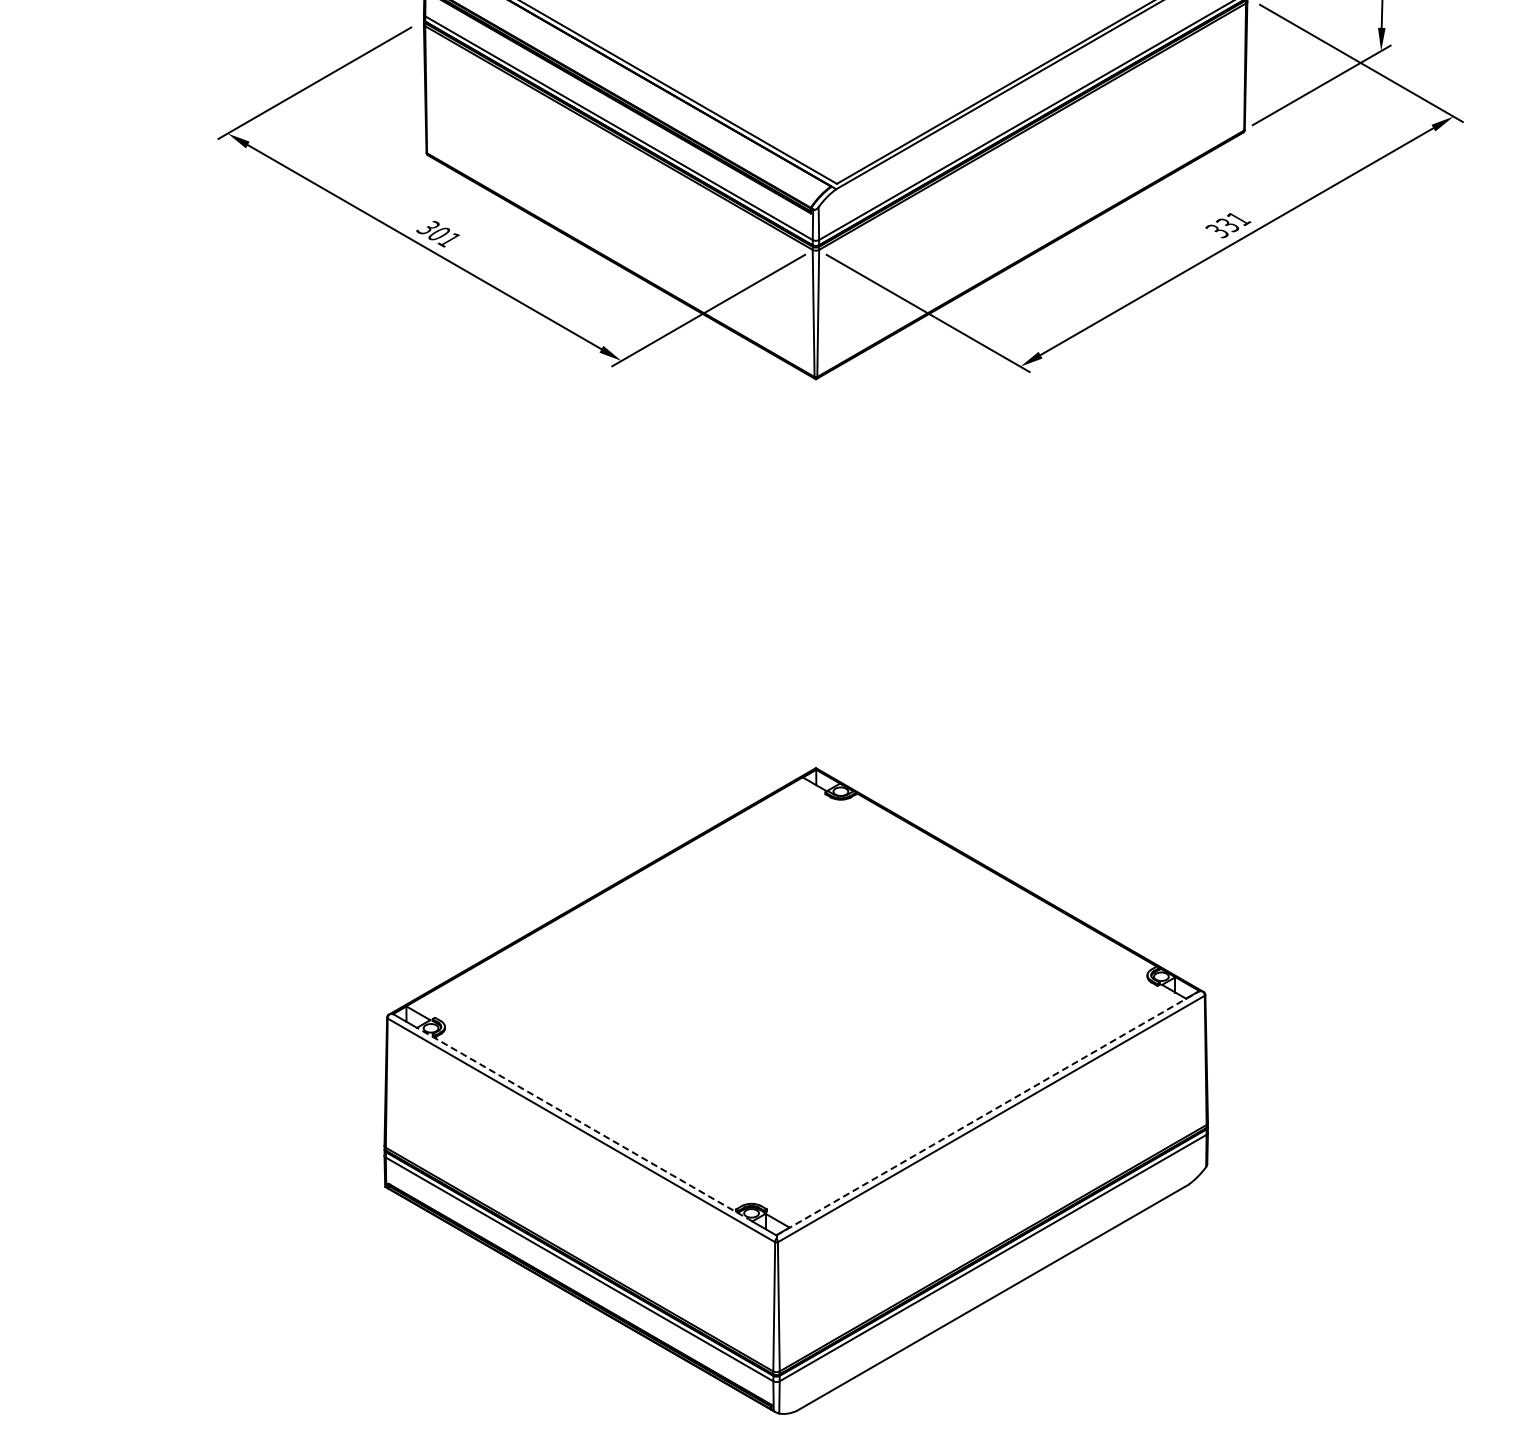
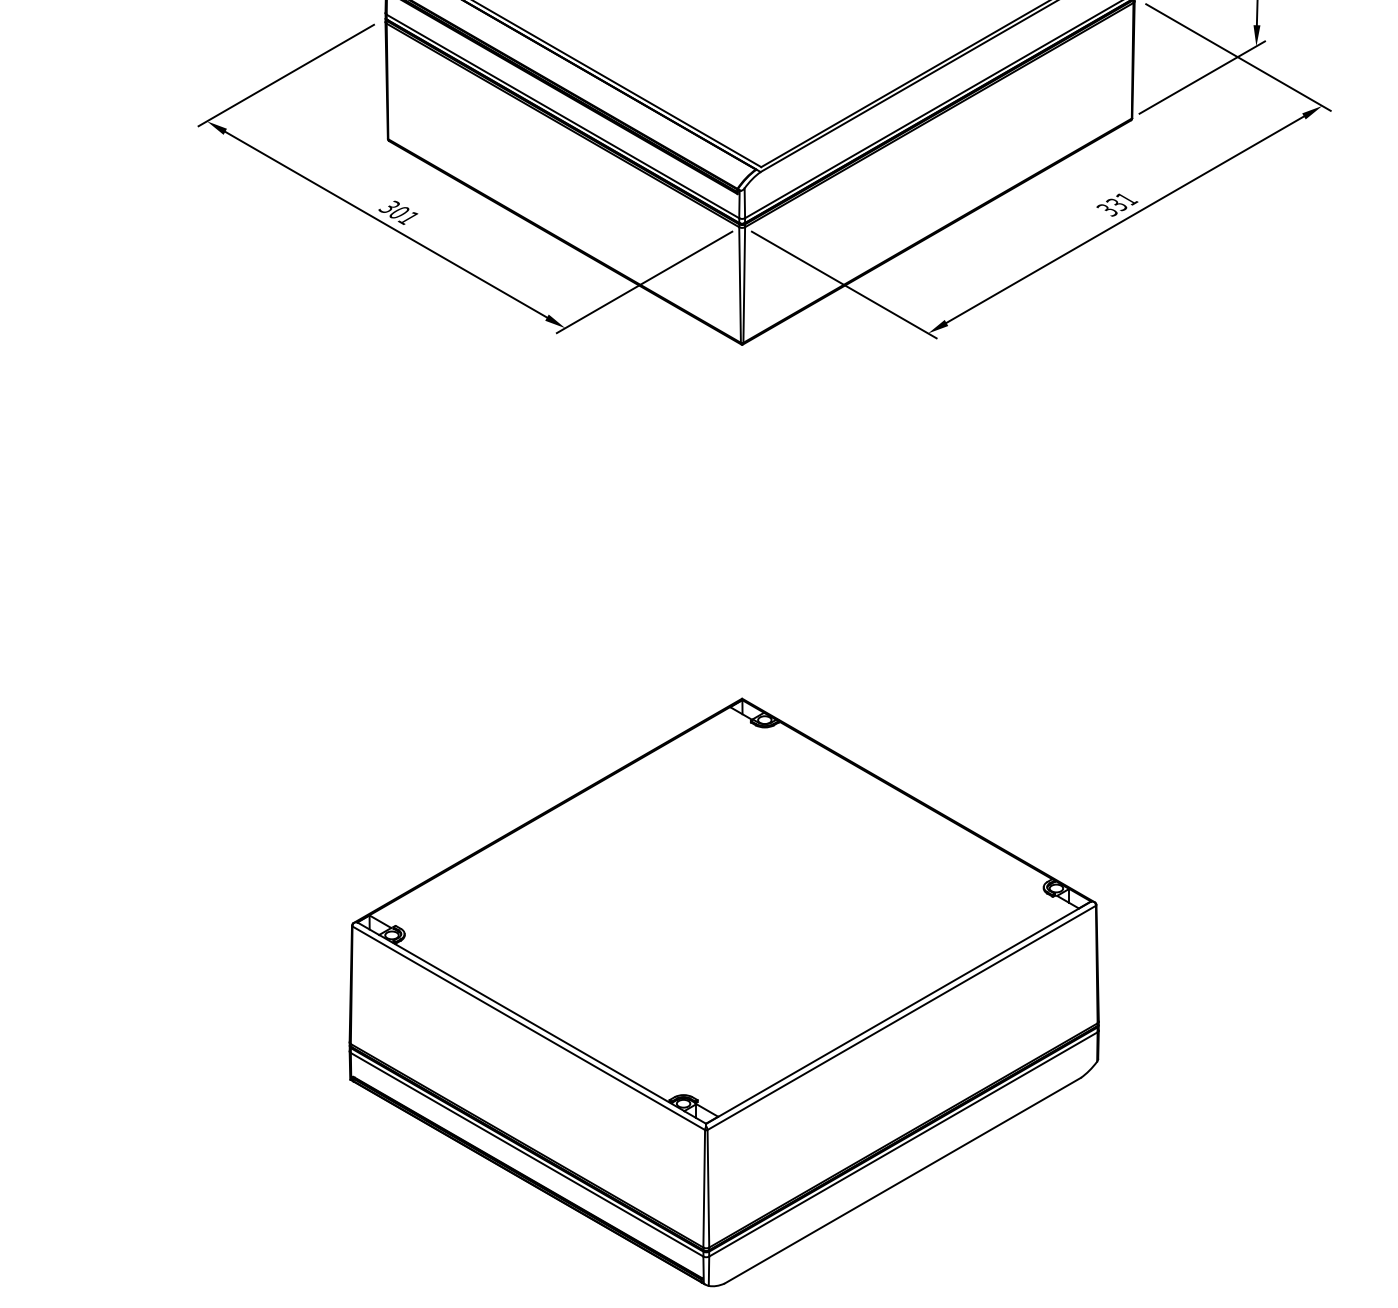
line: (988, 1113) -> (899, 1012), dashed -> solid
line: (584, 1124) -> (531, 1022), dashed -> solid

